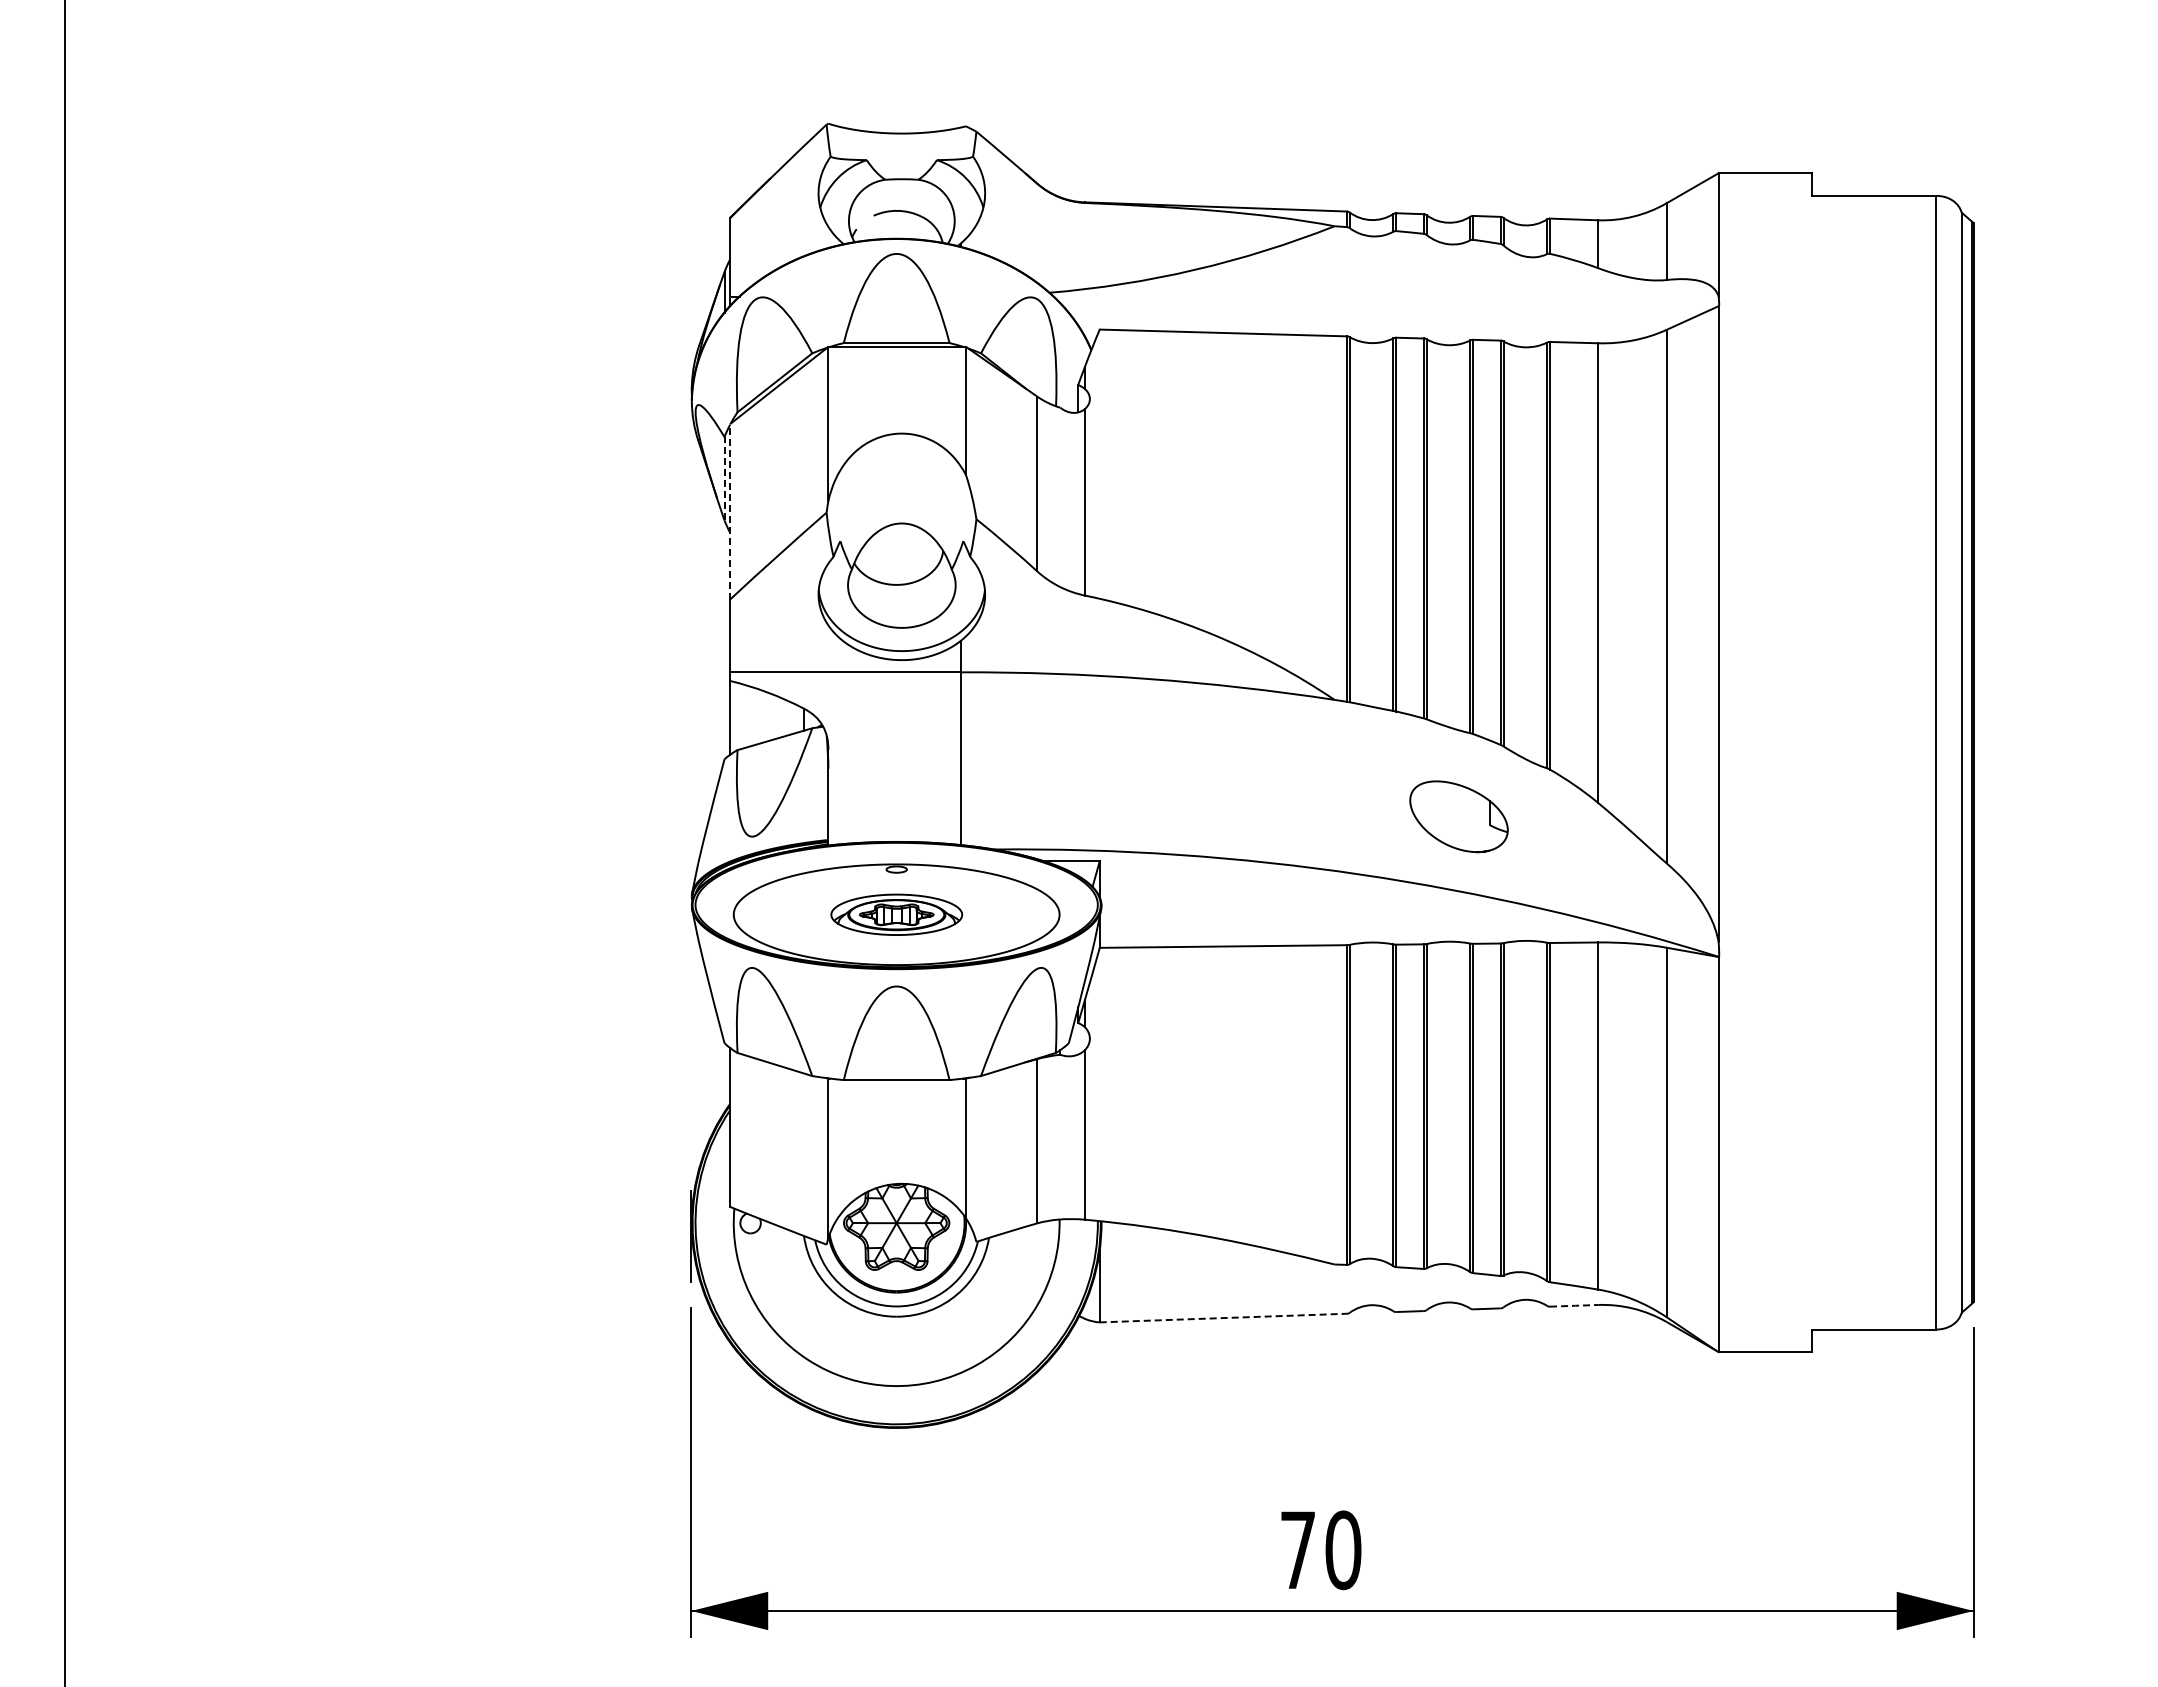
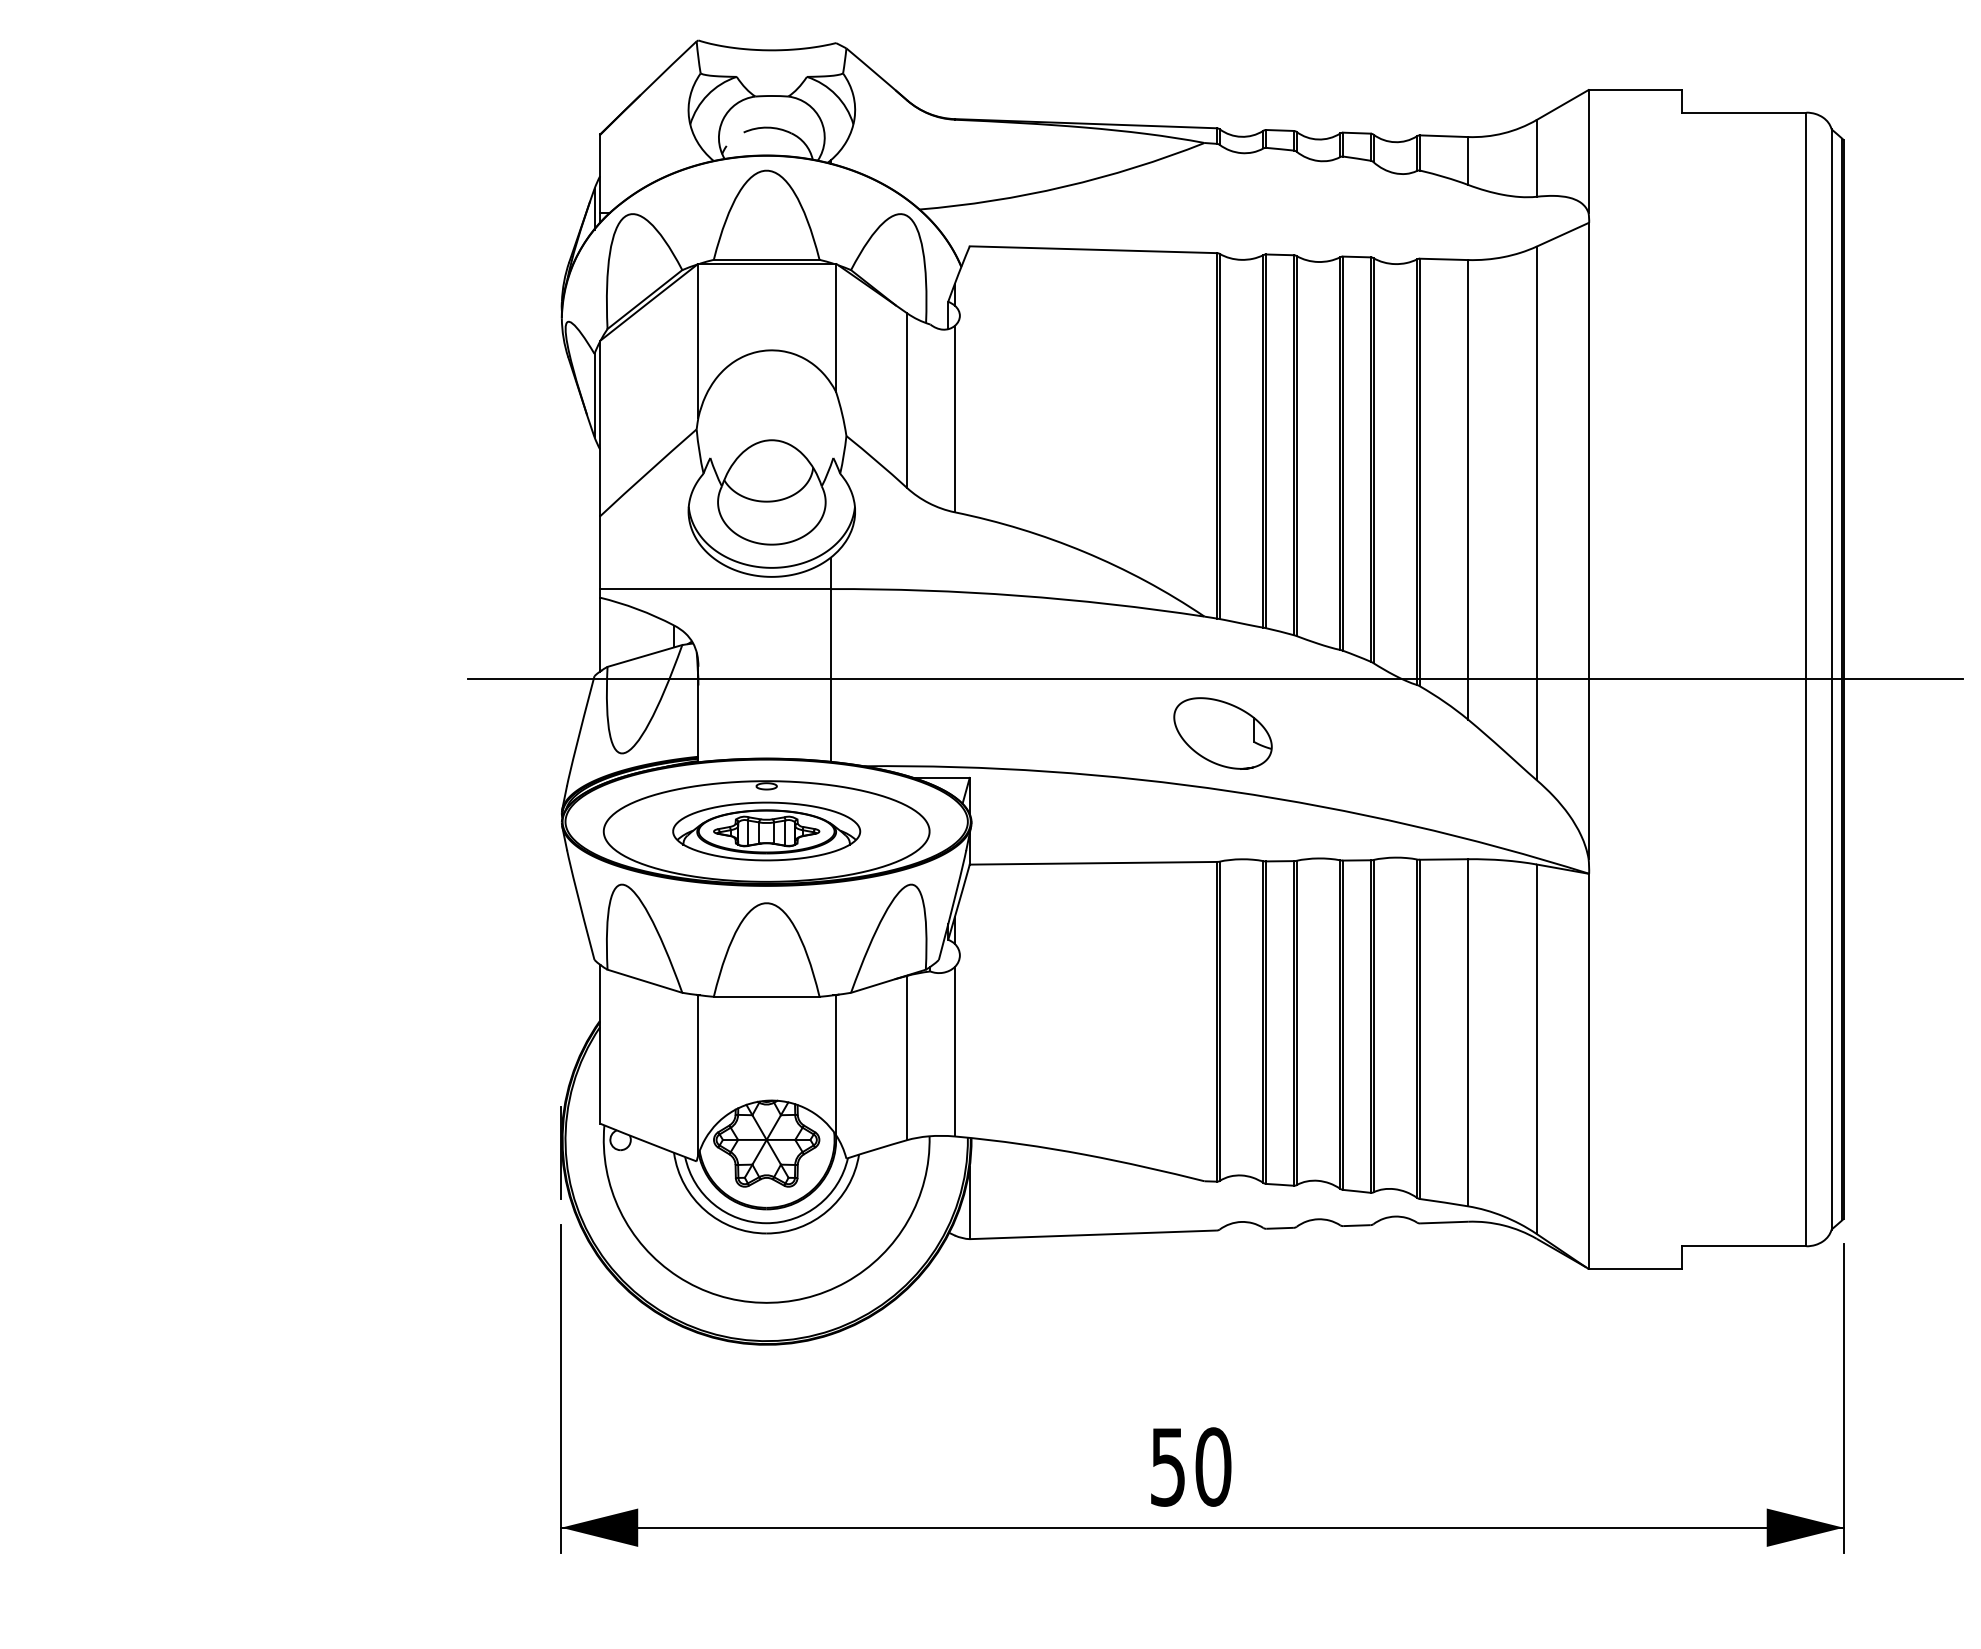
line: (724, 478) -> (594, 395), dashed -> solid
line: (730, 511) -> (600, 428), dashed -> solid
line: (1345, 762) -> (1215, 679), added
part: (1458, 816) -> (1222, 733), moved
part: (896, 914) -> (766, 831), size x1.43
line: (1574, 1305) -> (1444, 1222), dashed -> solid
line: (1224, 1318) -> (1094, 1235), dashed -> solid
text: (1297, 1550) -> (1167, 1467), 70 -> 50

